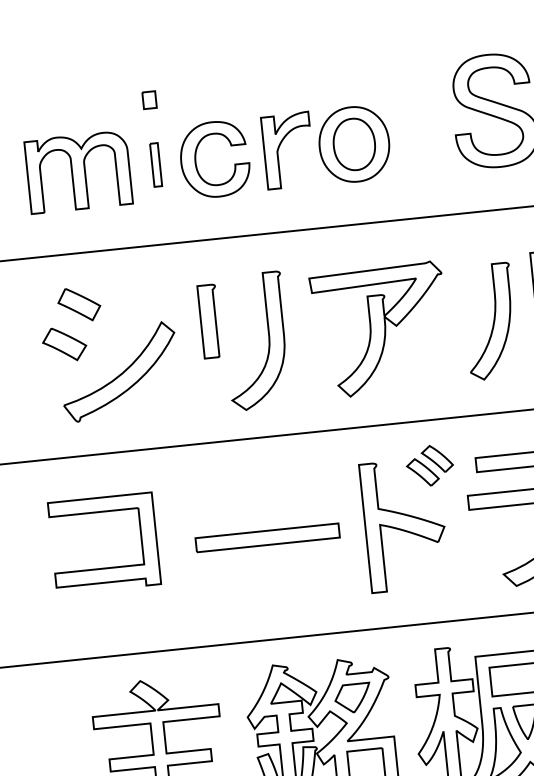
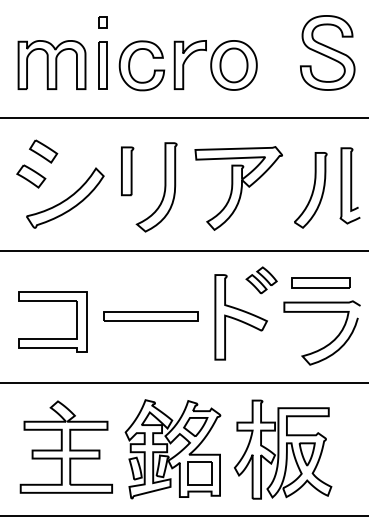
part: (155, 165) -> (102, 65), size x1.67
part: (106, 568) -> (52, 338), moved

